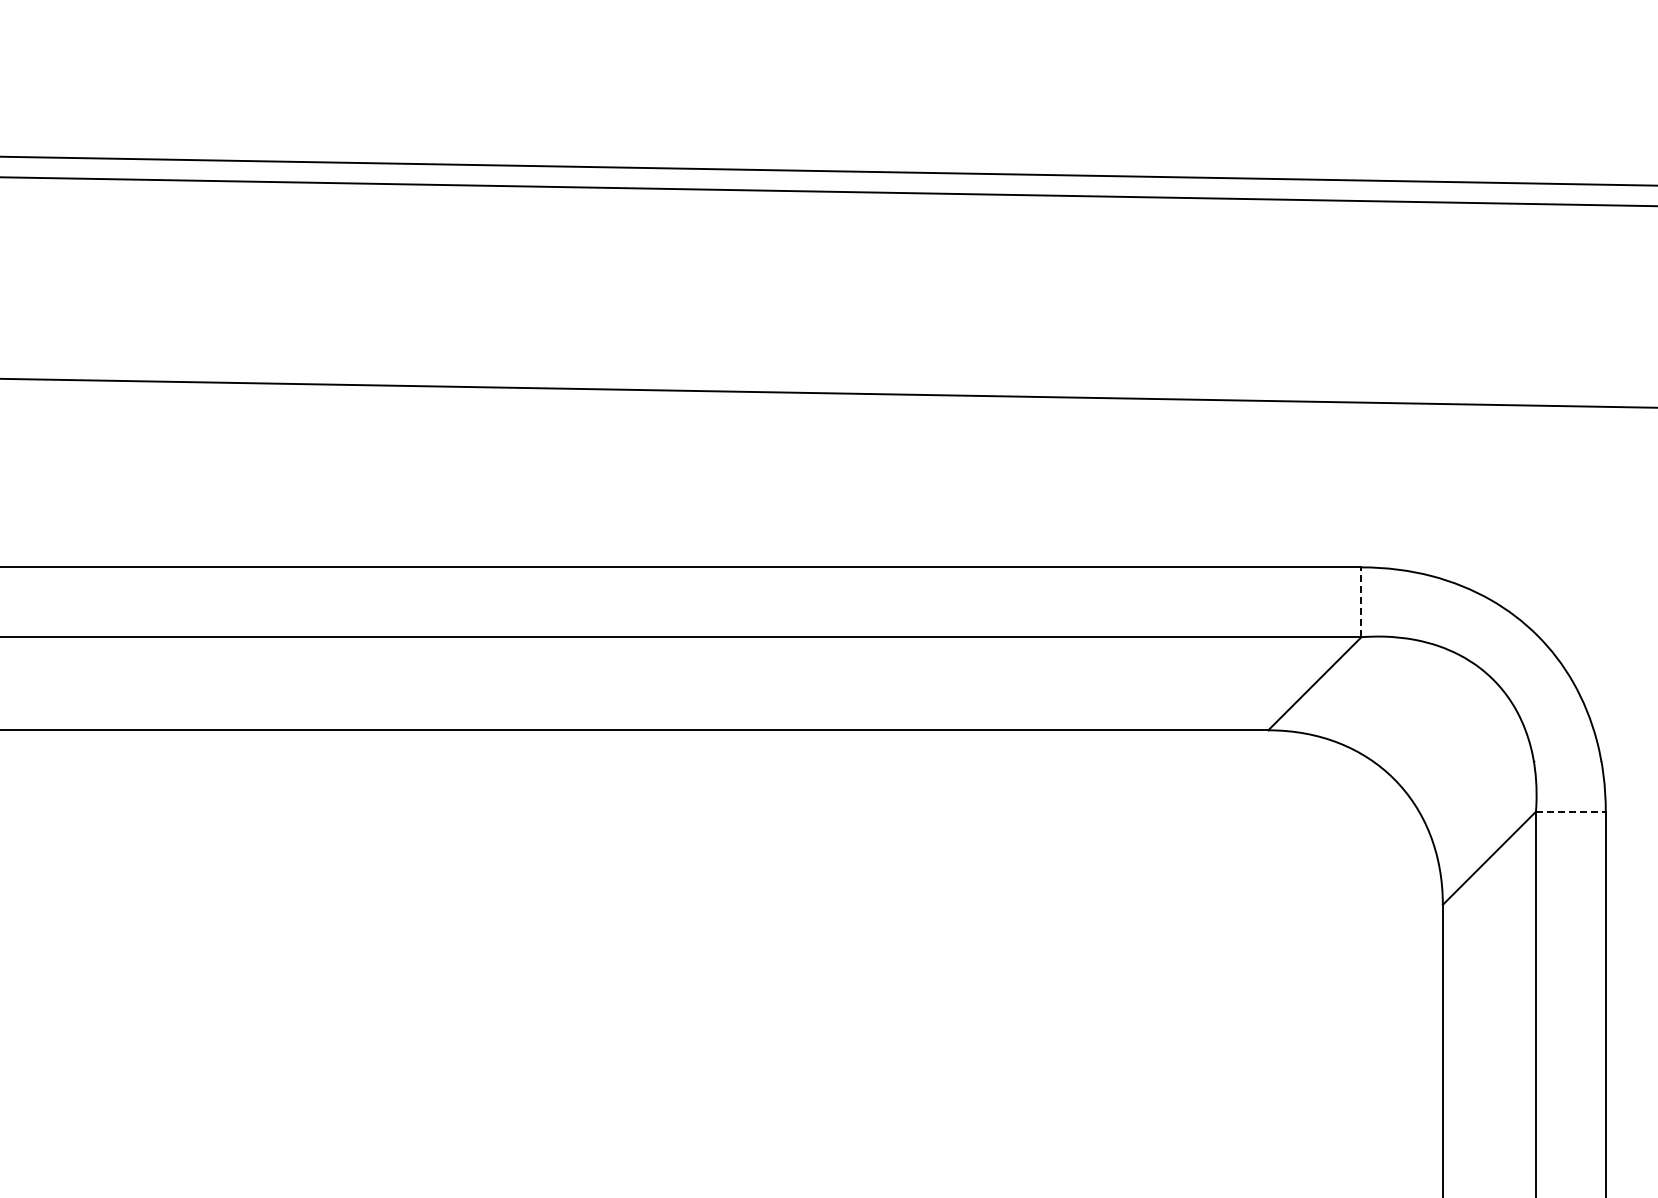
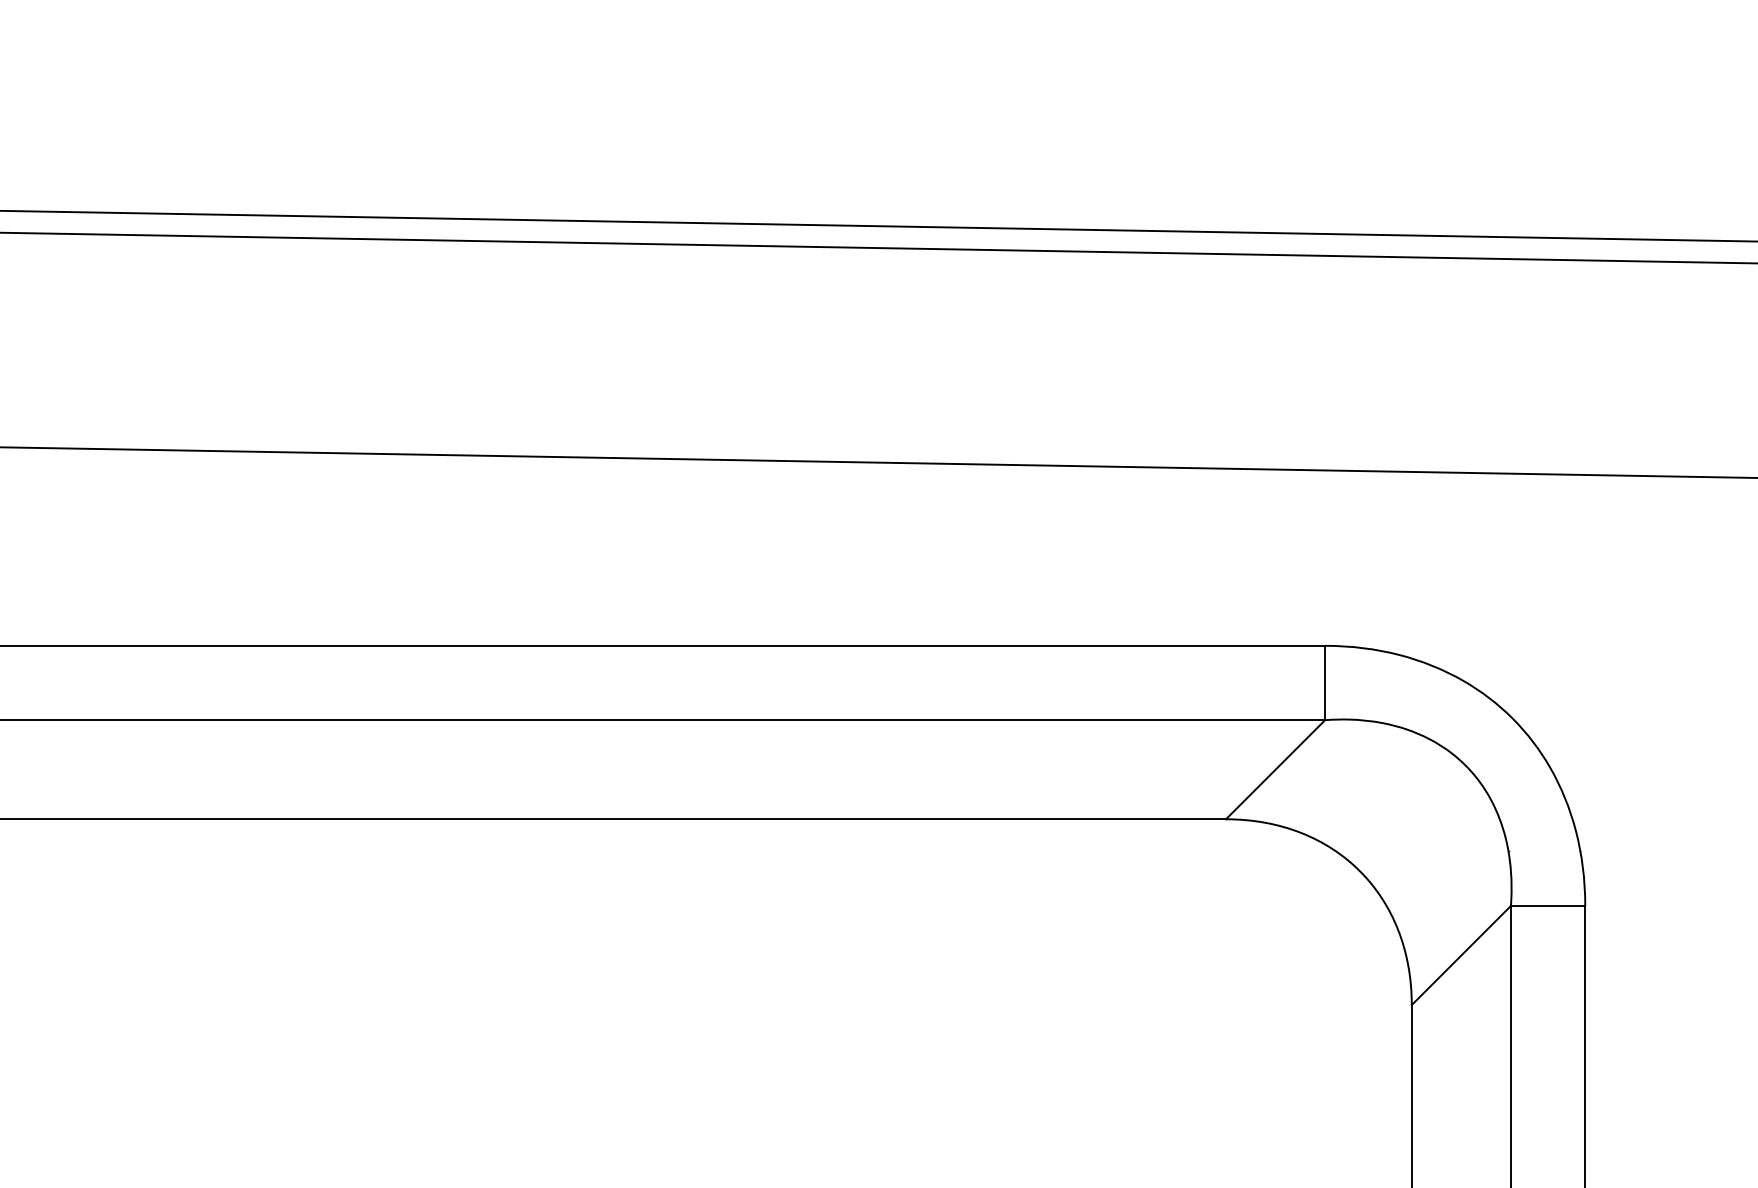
line: (1361, 602) -> (1325, 683), dashed -> solid
line: (1570, 811) -> (1547, 905), dashed -> solid

